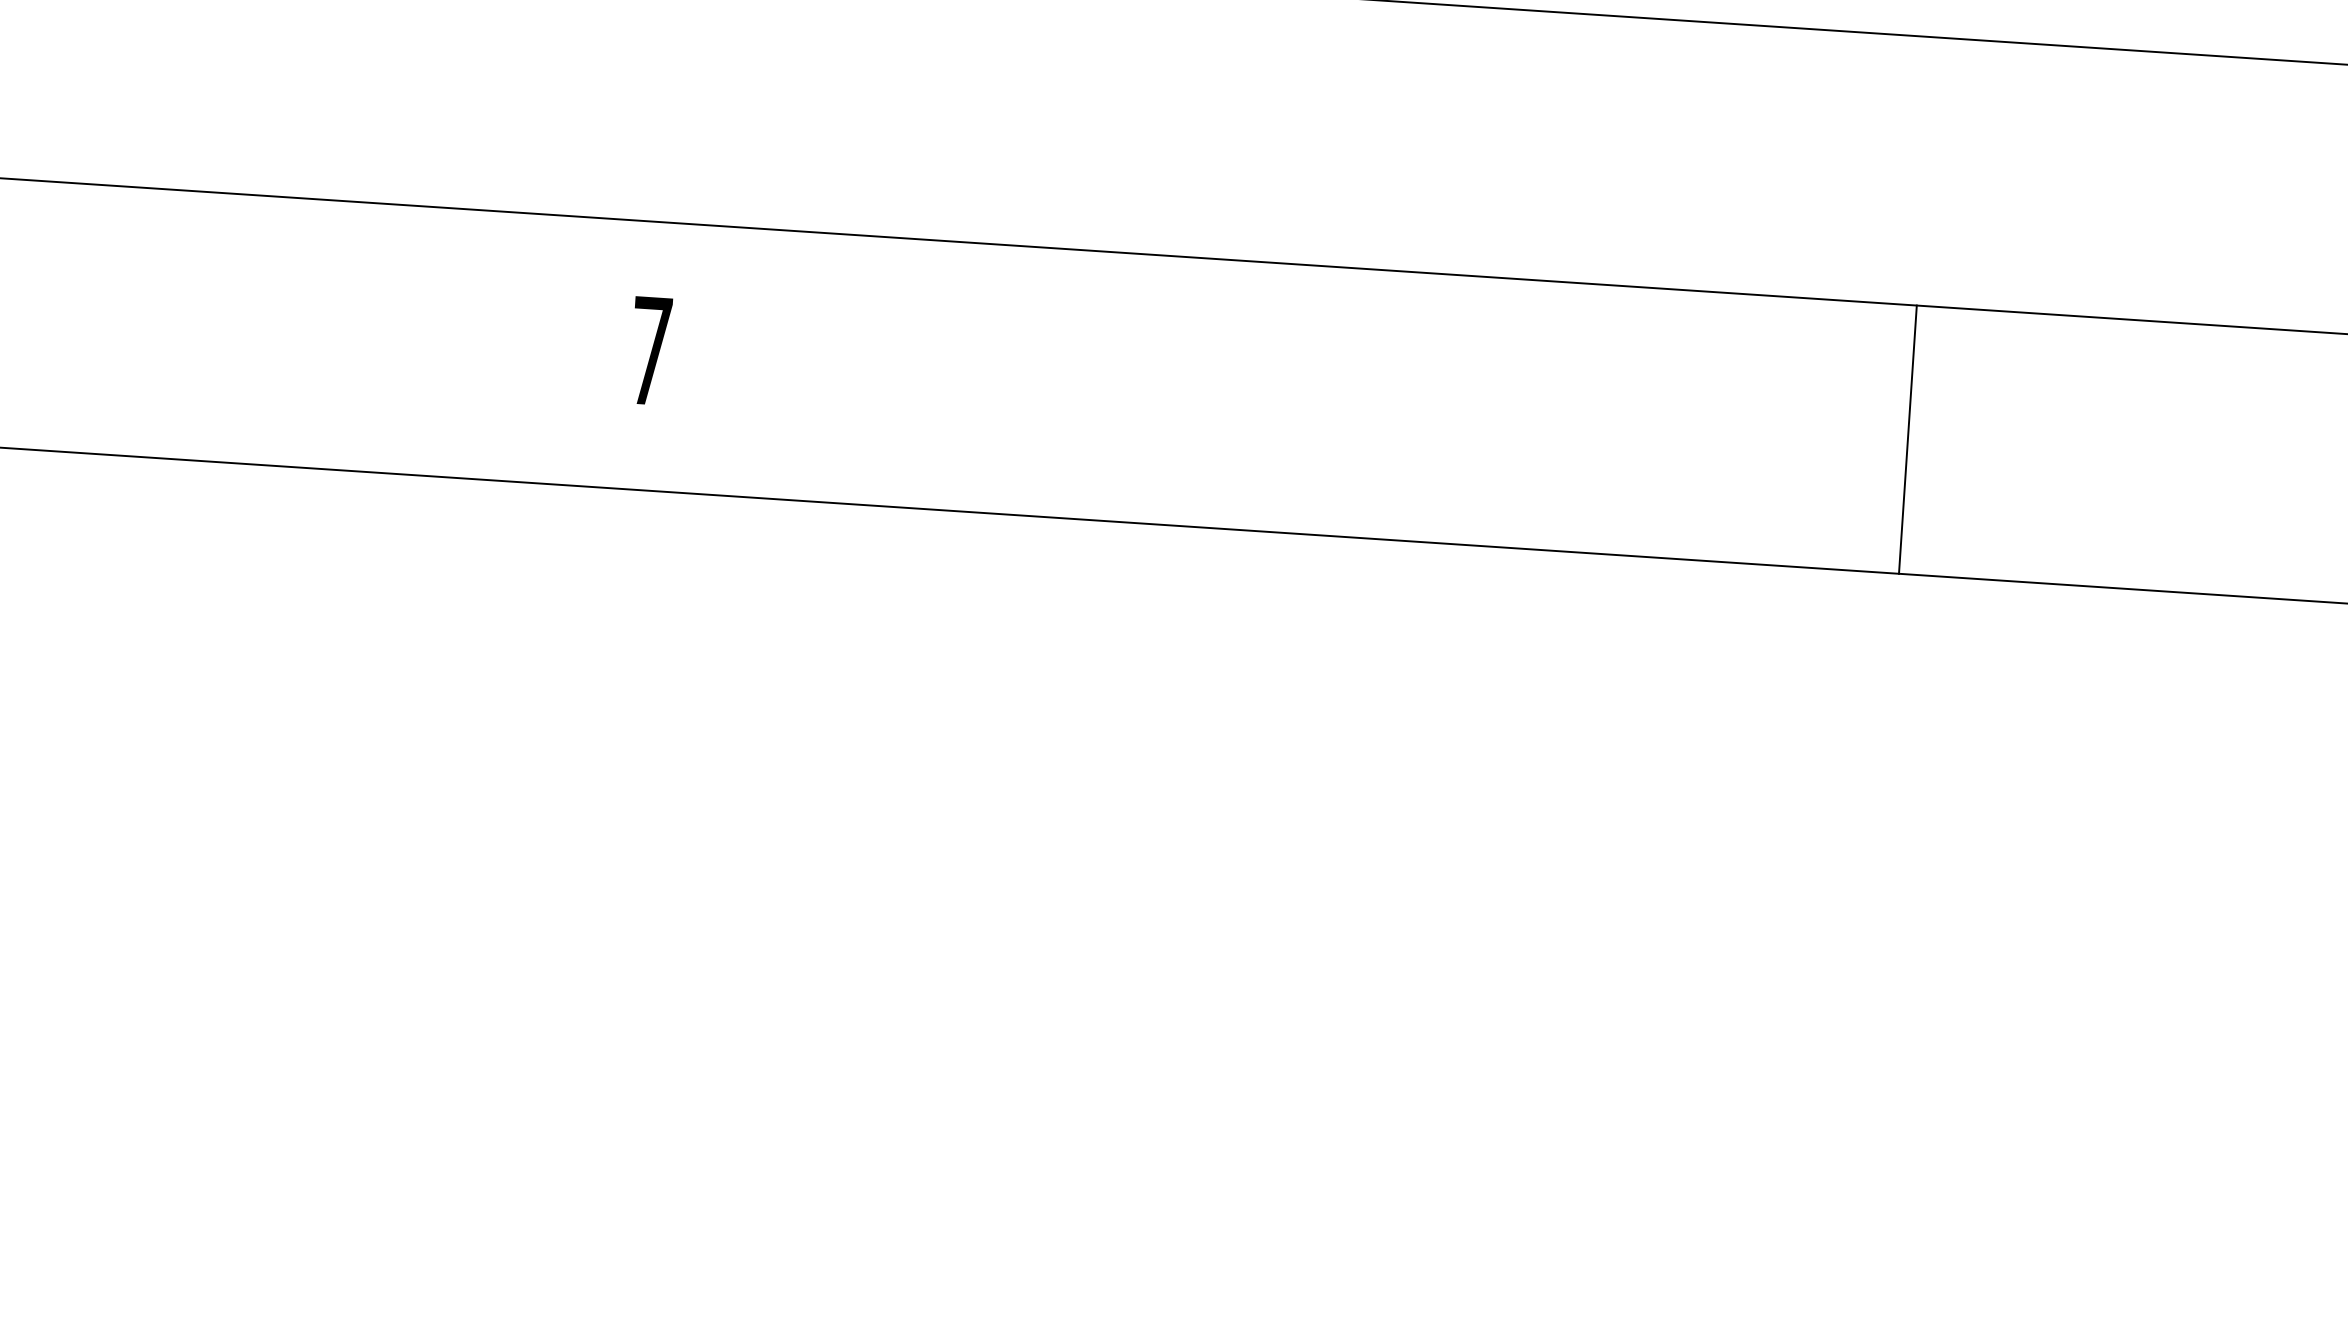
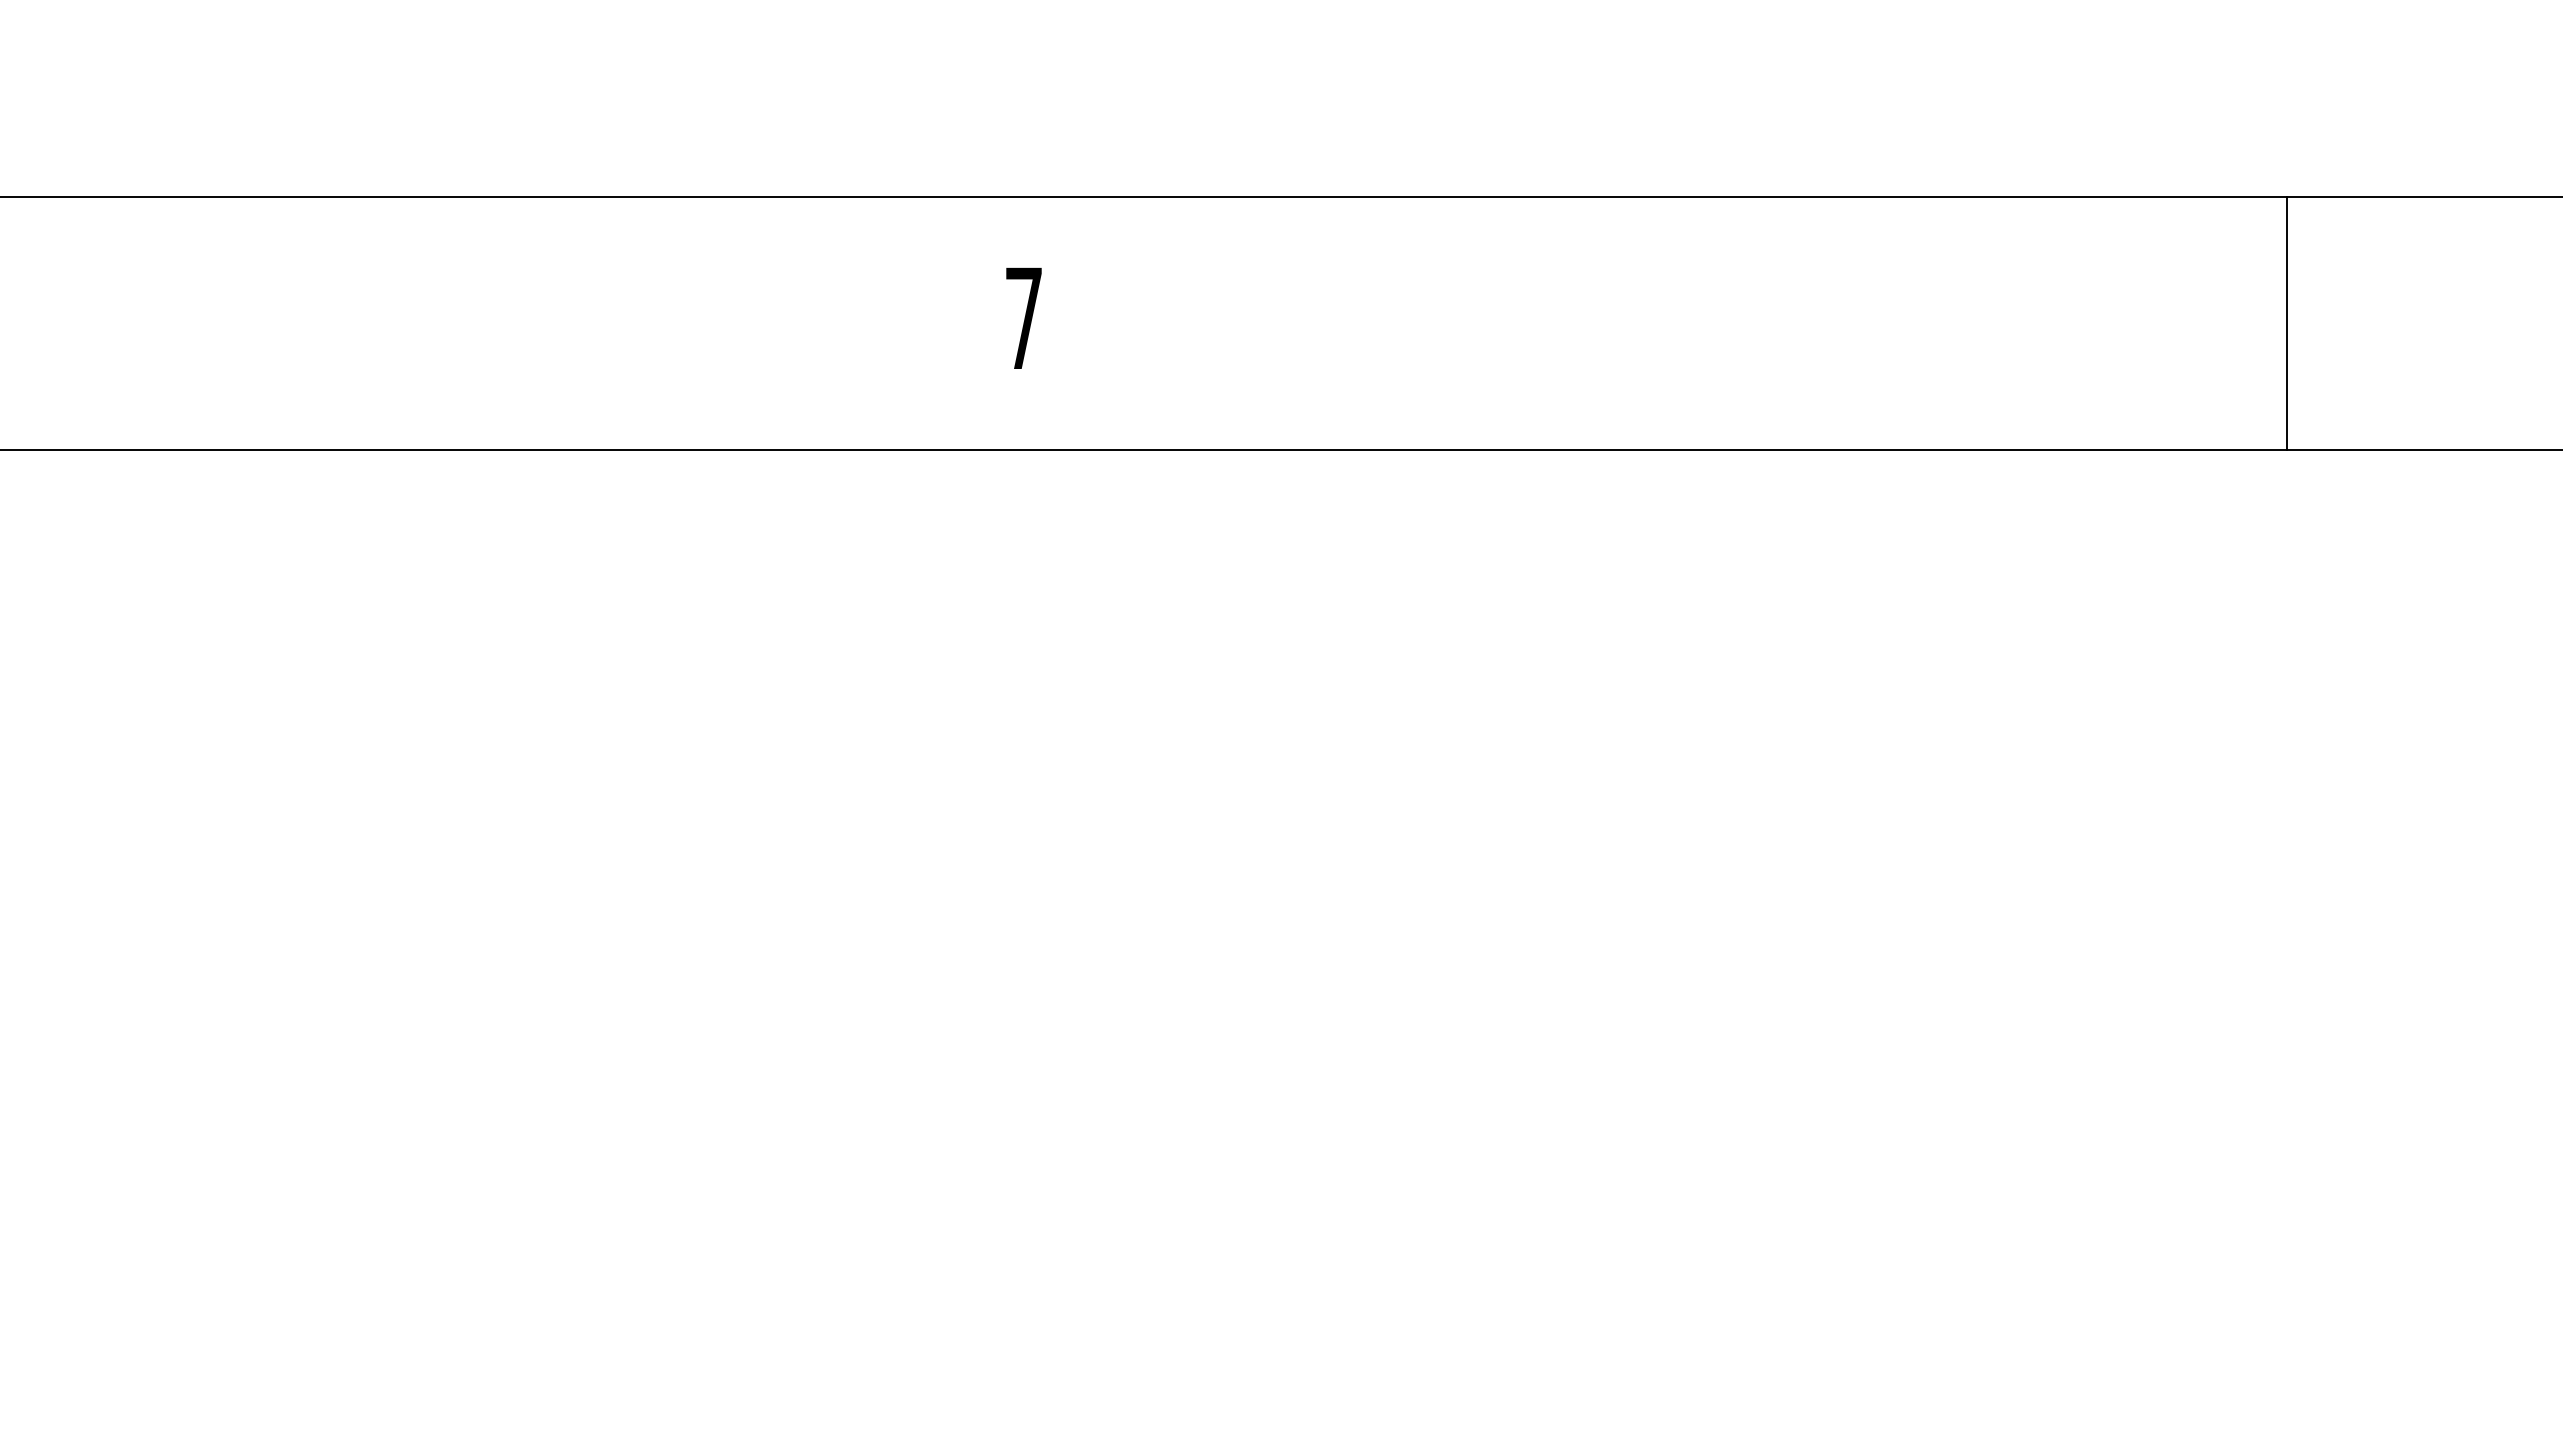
line: (1908, 438) -> (2287, 322), moved

